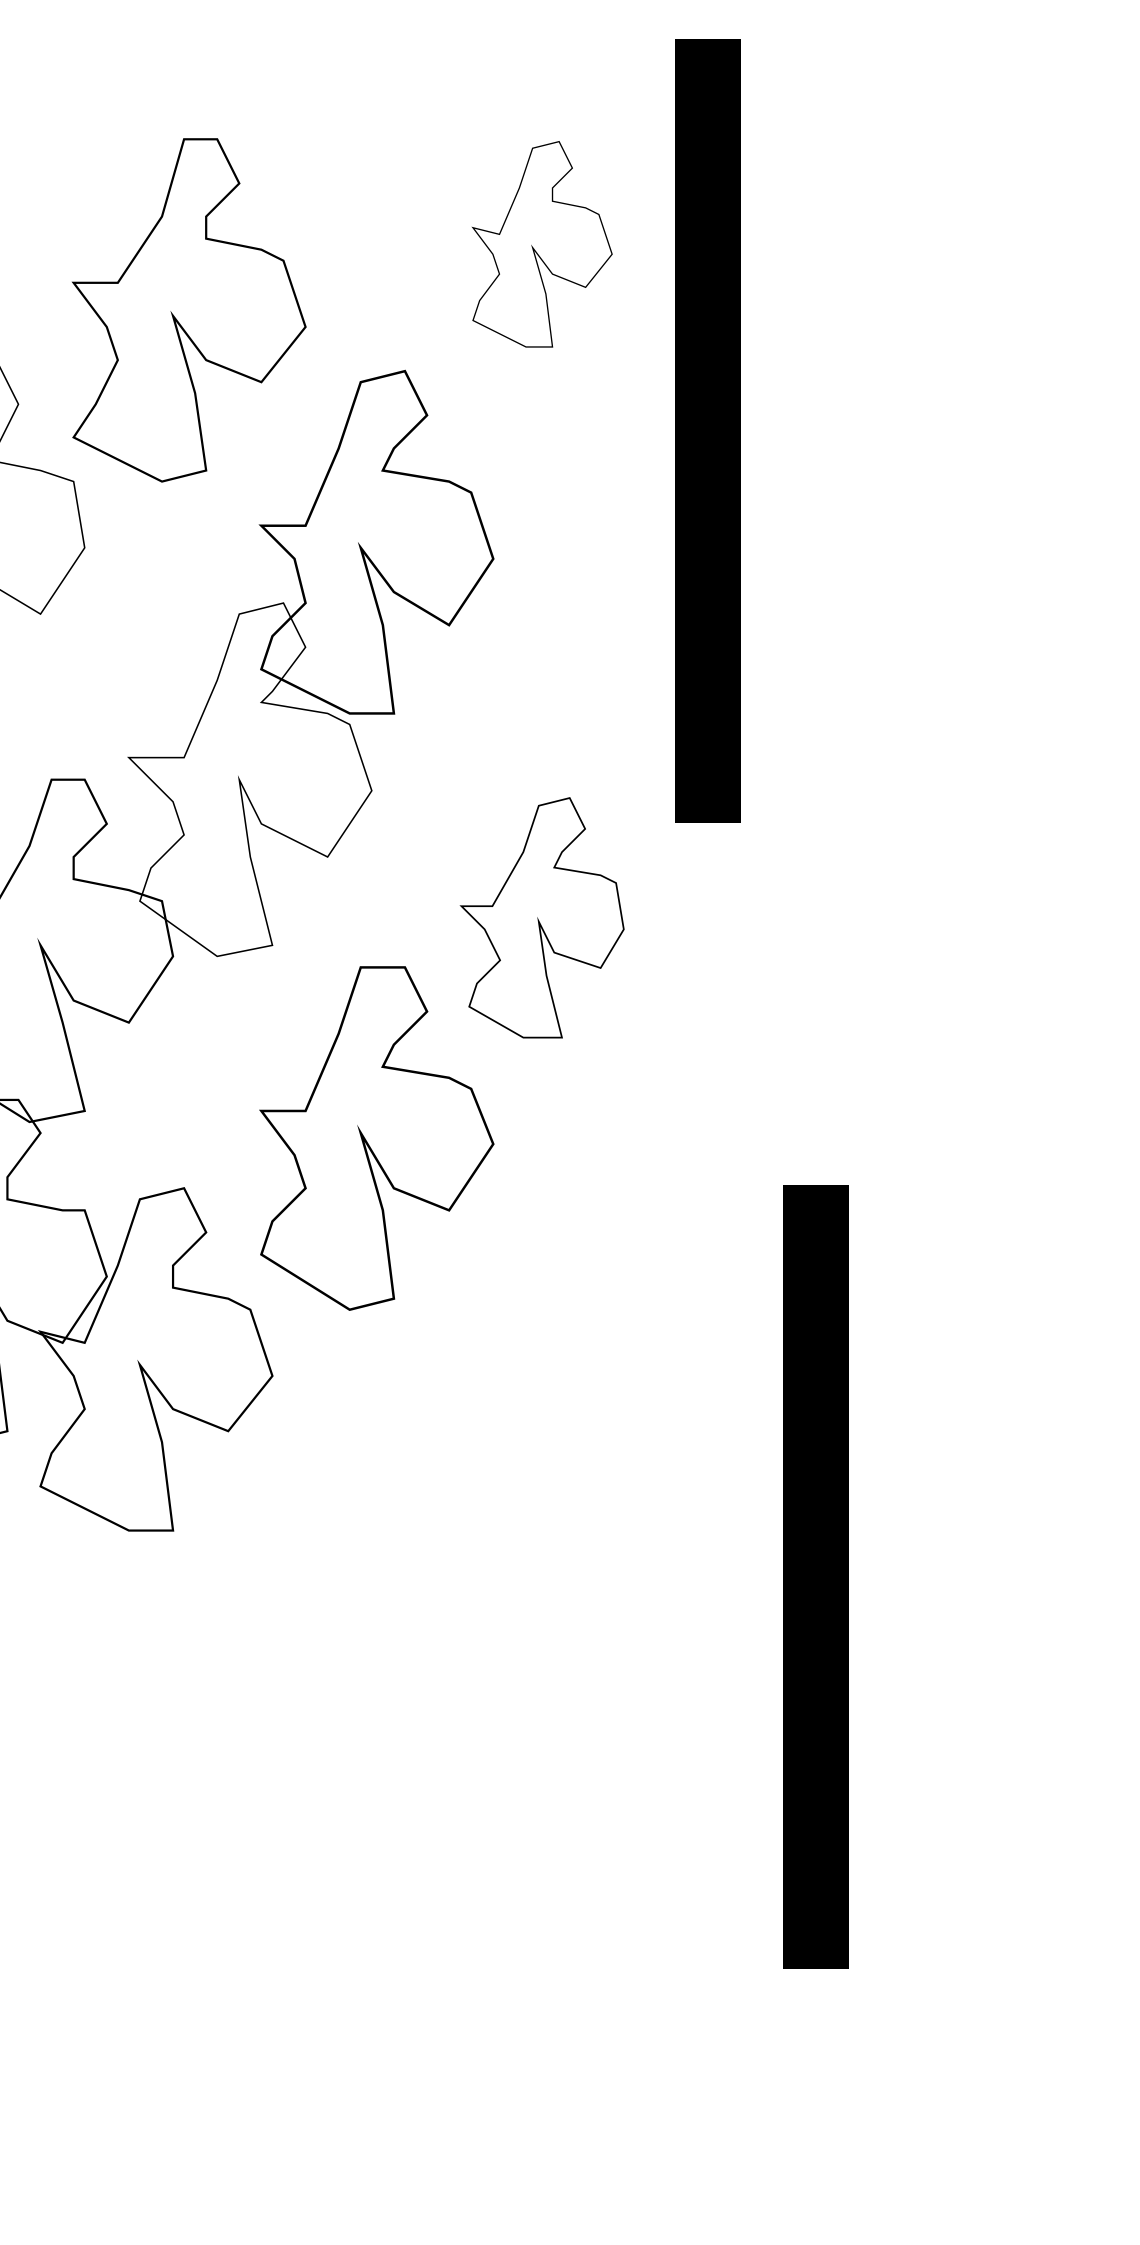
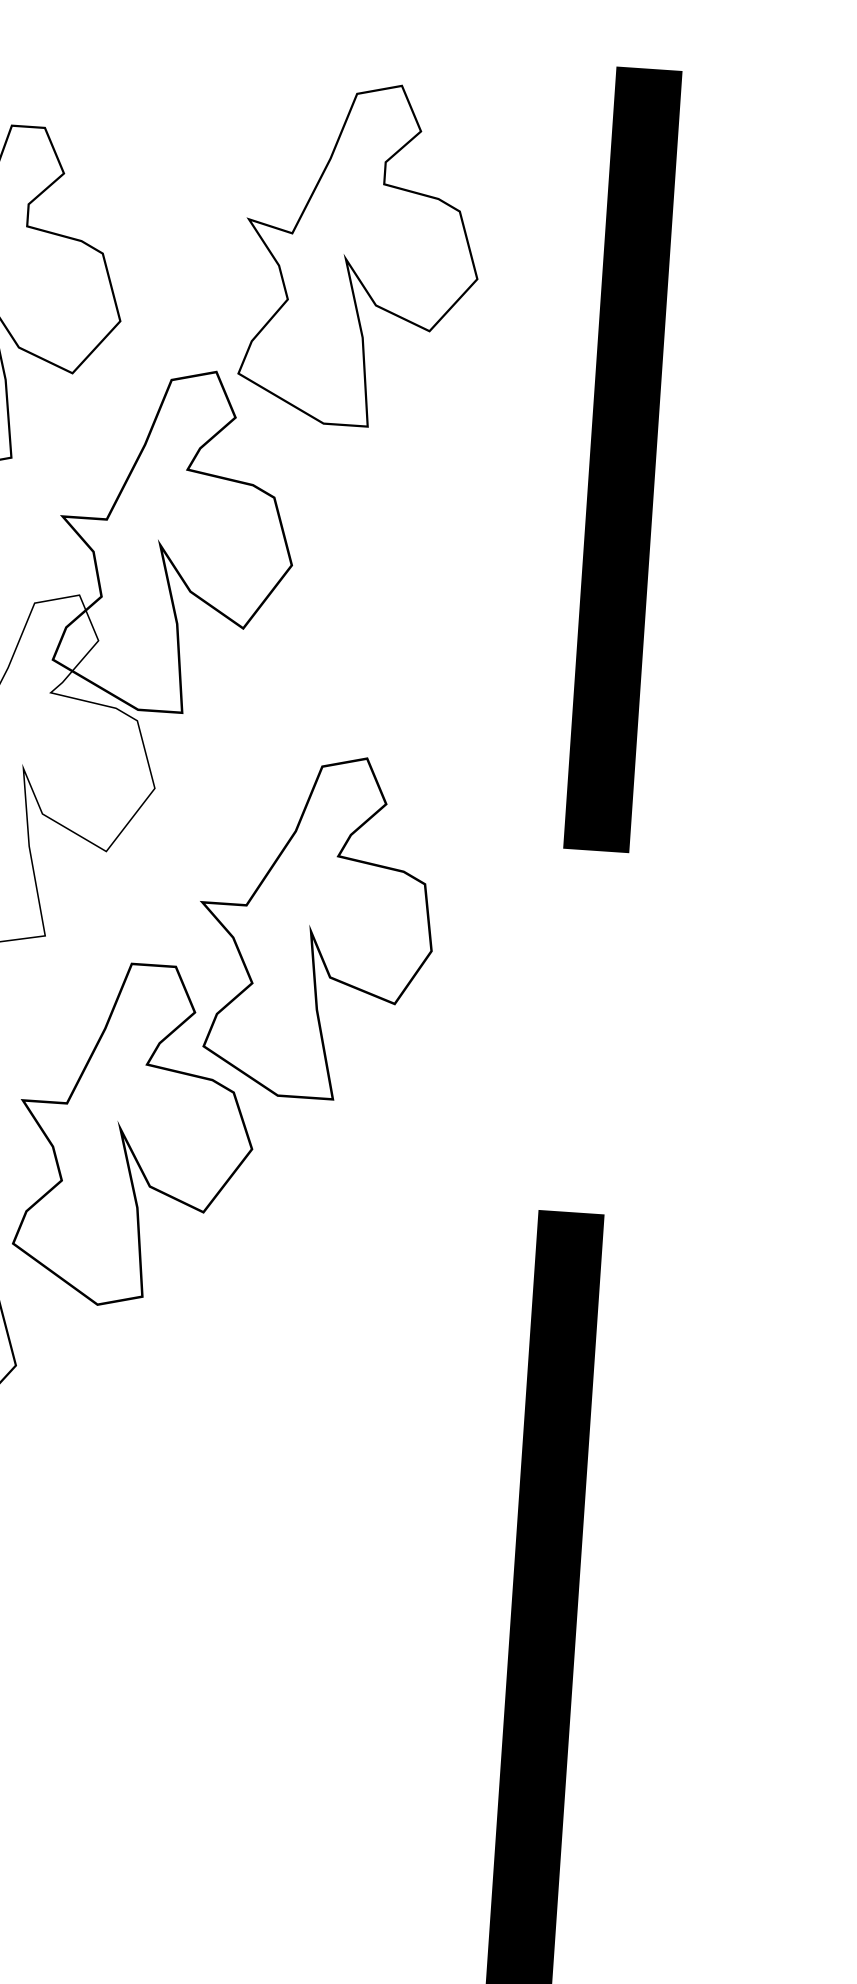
part: (541, 244) -> (361, 254), size x1.67
line: (707, 430) -> (622, 459), moved
part: (541, 917) -> (315, 926), size x1.43

